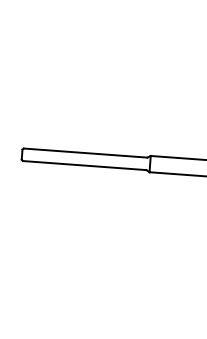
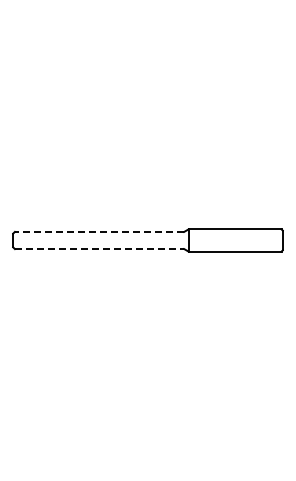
line: (85, 152) -> (99, 231), solid -> dashed
line: (84, 165) -> (99, 249), solid -> dashed

